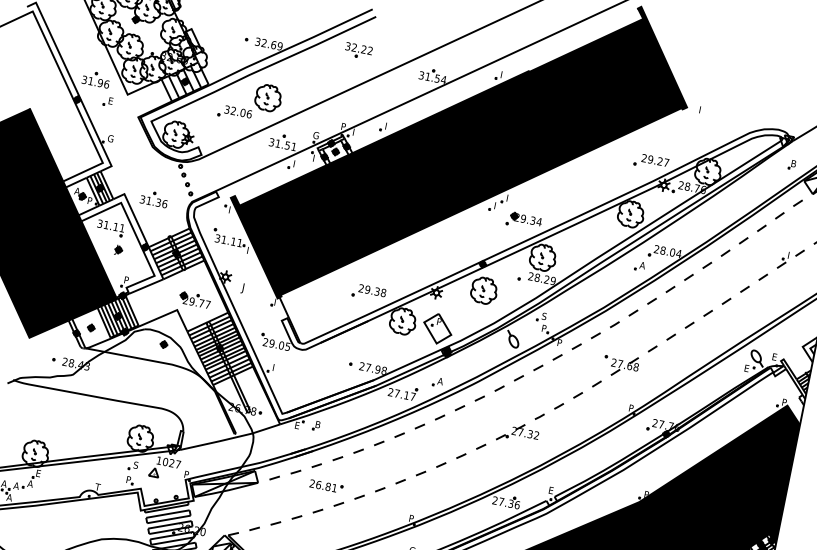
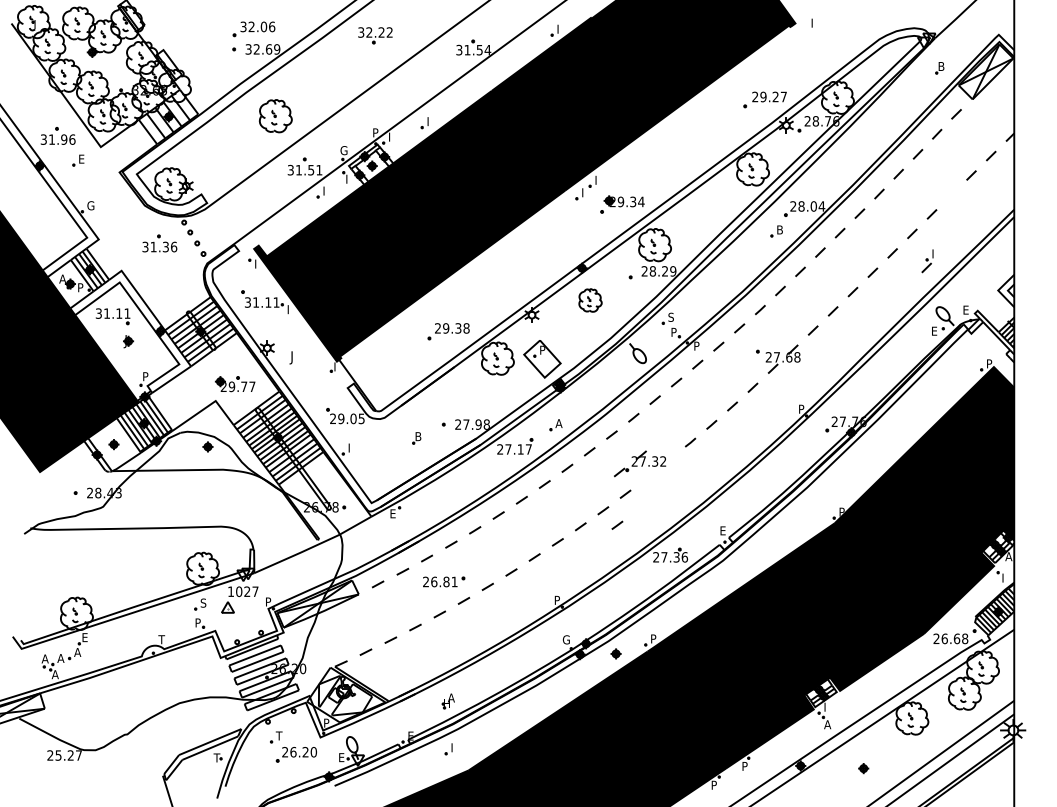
part: (234, 113) -> (253, 29), moved
part: (154, 199) -> (159, 243), moved
part: (783, 260) -> (927, 261), moved
text: (642, 265) -> (779, 229), A -> B
part: (484, 290) -> (590, 300), size x0.7
part: (316, 425) -> (416, 438), moved
part: (518, 433) -> (640, 463), moved
line: (470, 469) -> (617, 524), added

